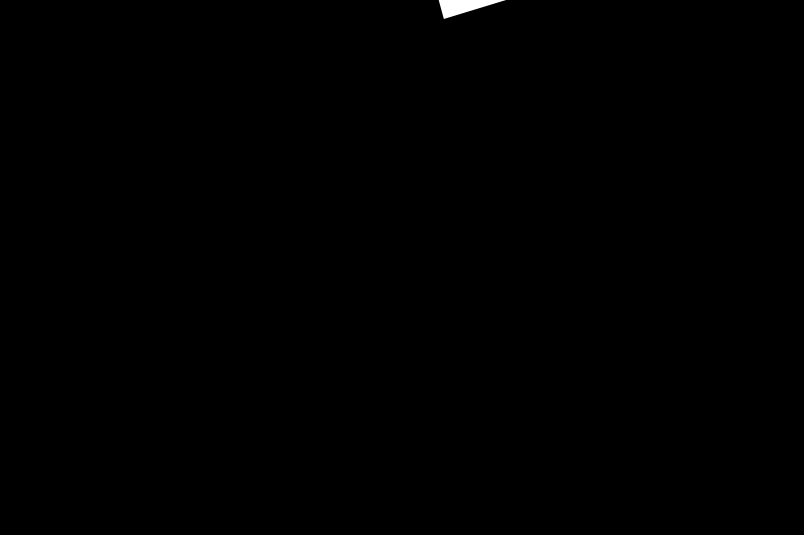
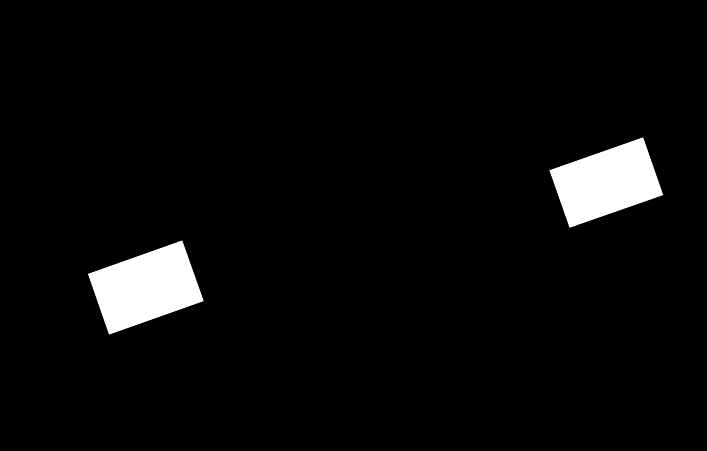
fill: (608, 249) -> (605, 182), removed
fill: (141, 333) -> (146, 287), removed

